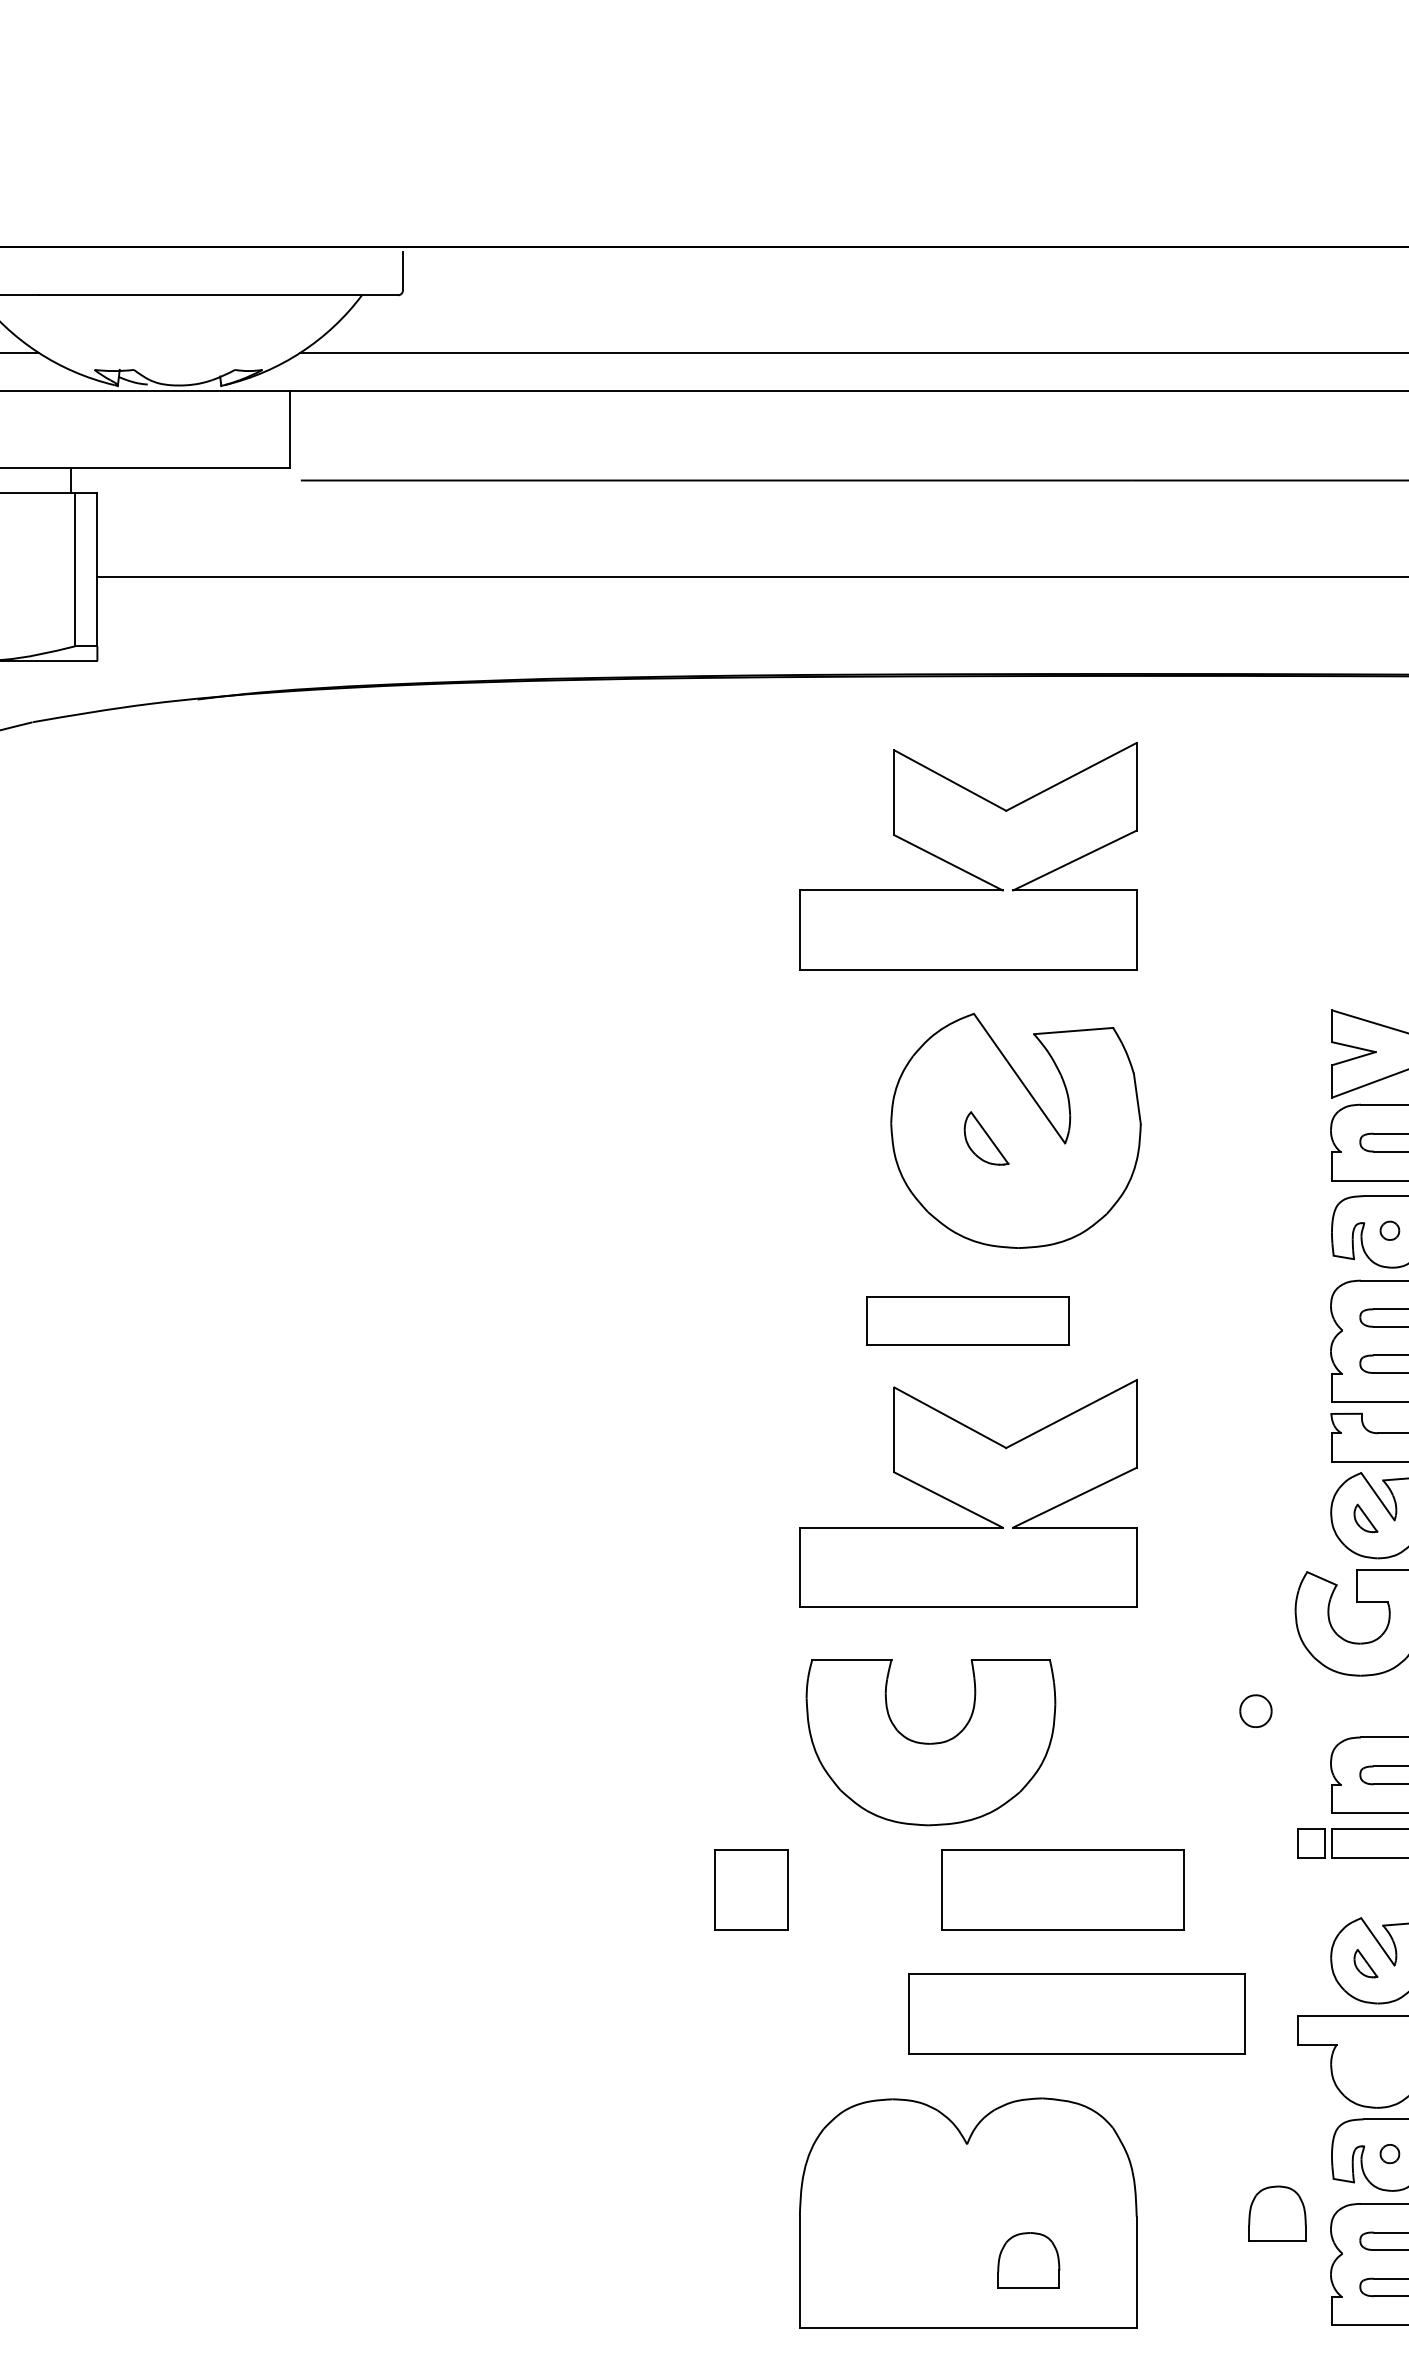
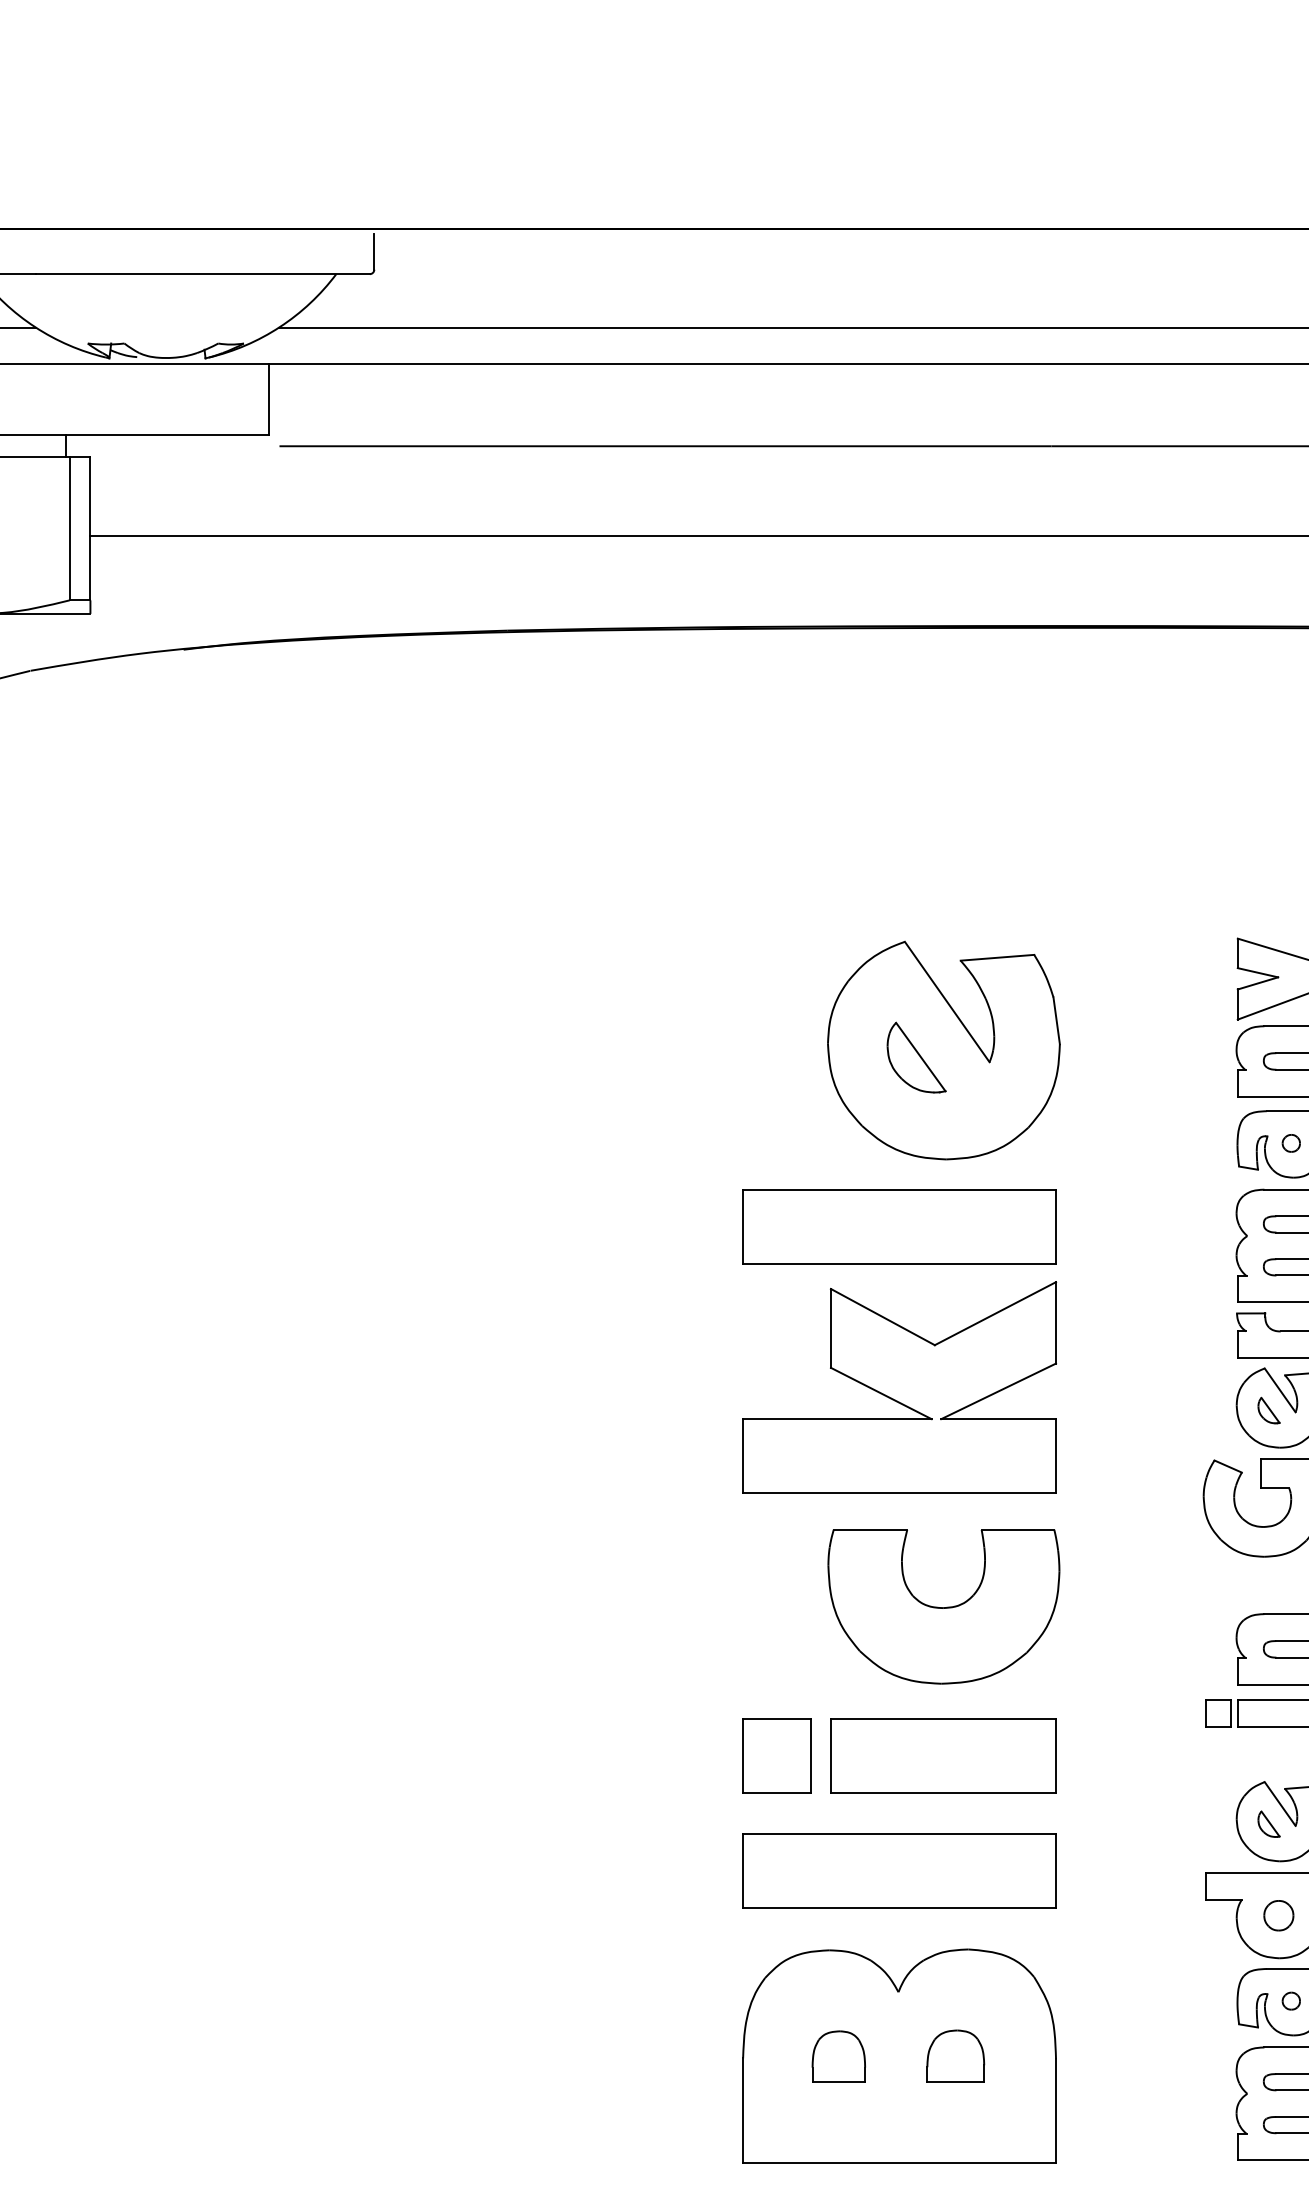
part: (968, 856) -> (899, 795), removed
part: (986, 1138) -> (916, 1057), size x1.43
part: (968, 1320) -> (899, 1226), size x1.67
part: (1255, 1710) -> (1278, 1915), moved
part: (930, 1742) -> (943, 1606), moved
part: (750, 1889) -> (776, 1755), moved
part: (1062, 1889) -> (943, 1755), moved
part: (1076, 2013) -> (899, 1870), moved
part: (1277, 2213) -> (838, 2056), moved
part: (1028, 2259) -> (955, 2055), moved

